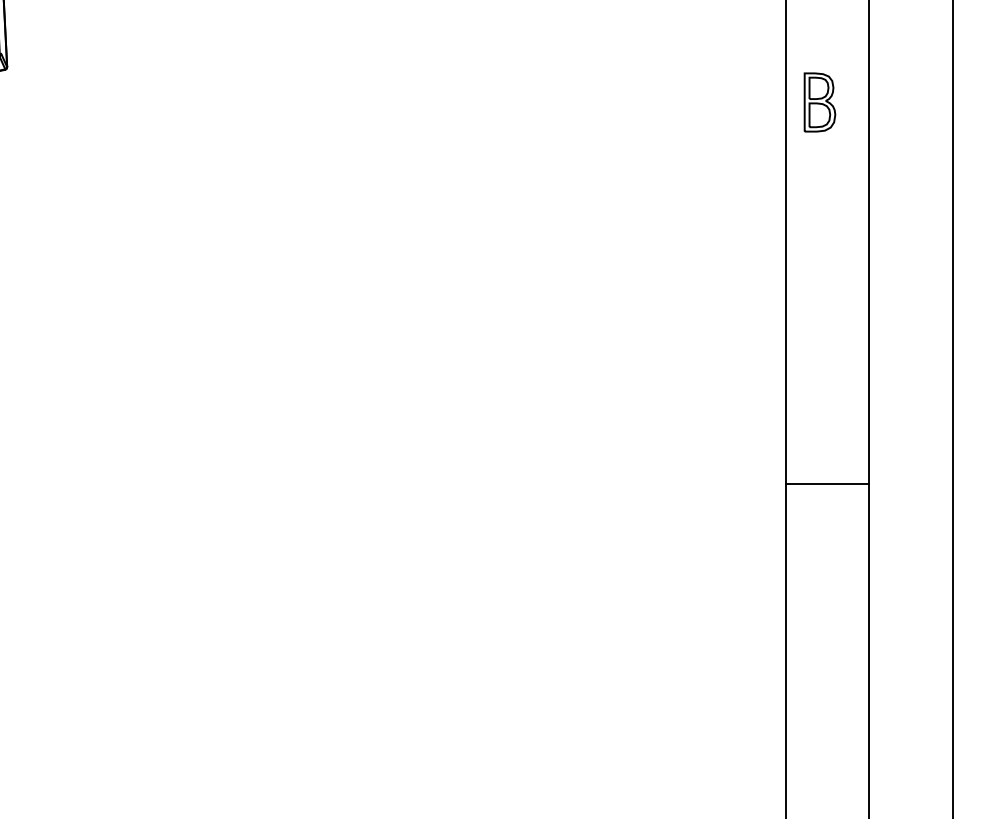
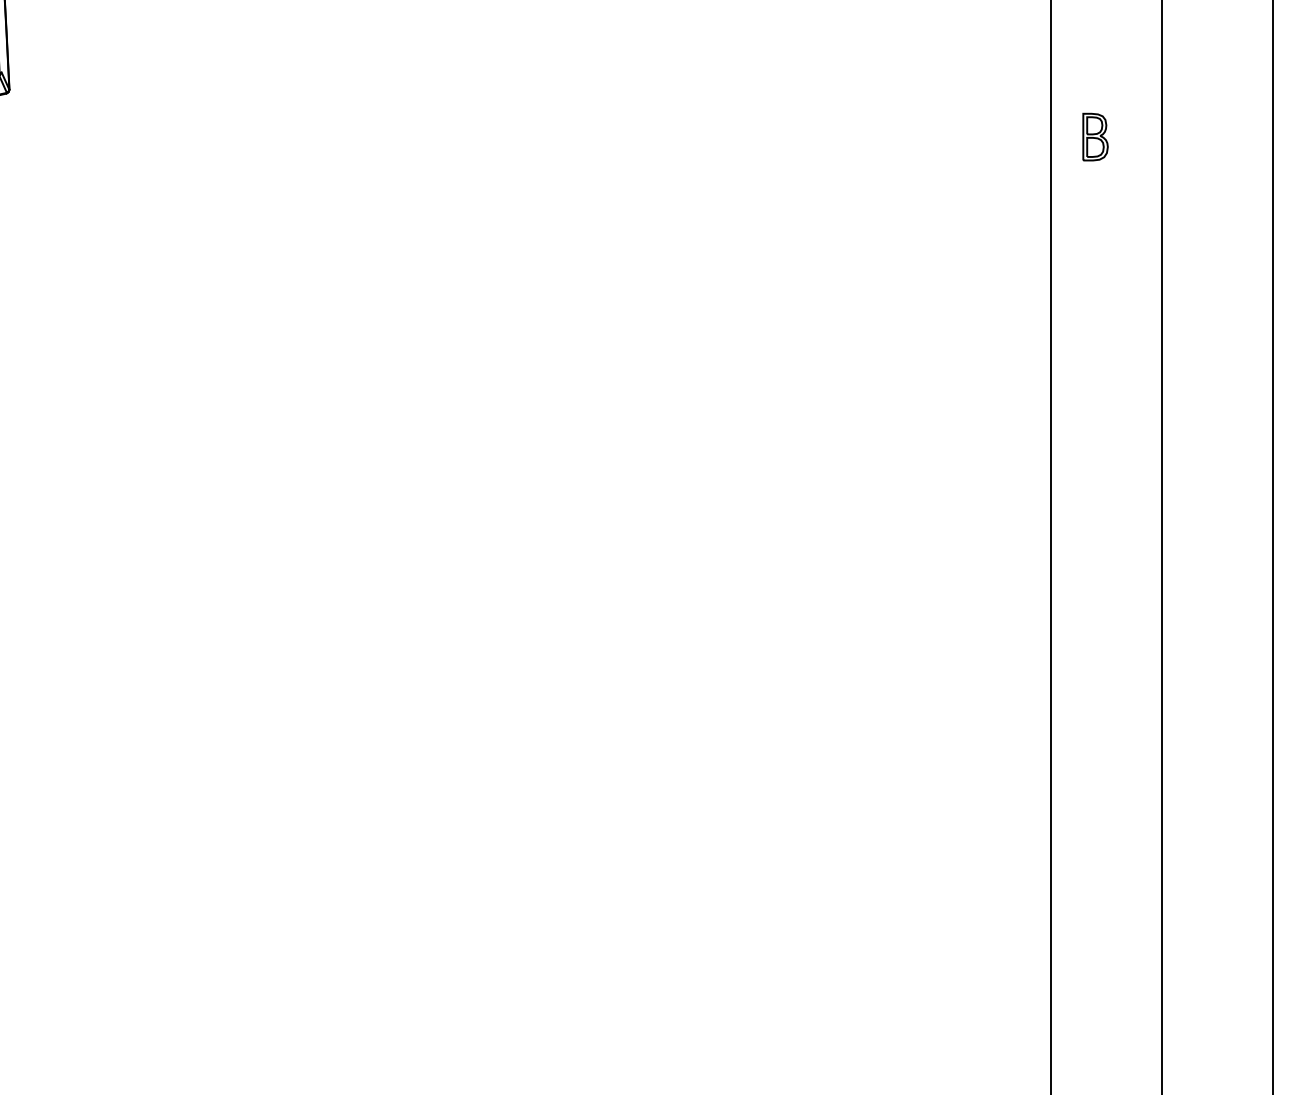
part: (819, 101) -> (1095, 136), size x0.6
line: (827, 483) -> (1105, 646), removed

